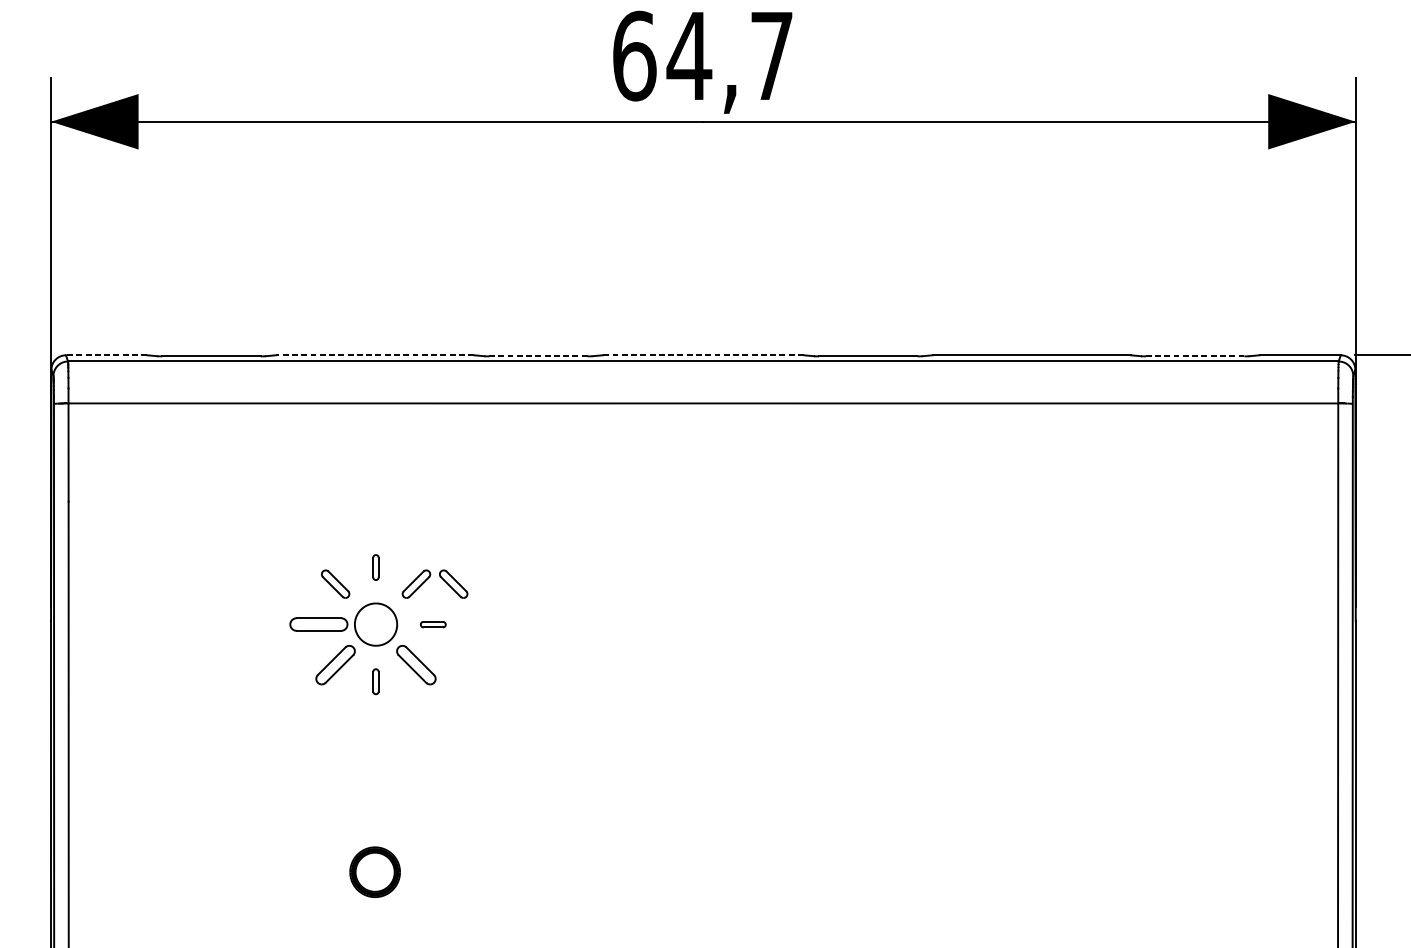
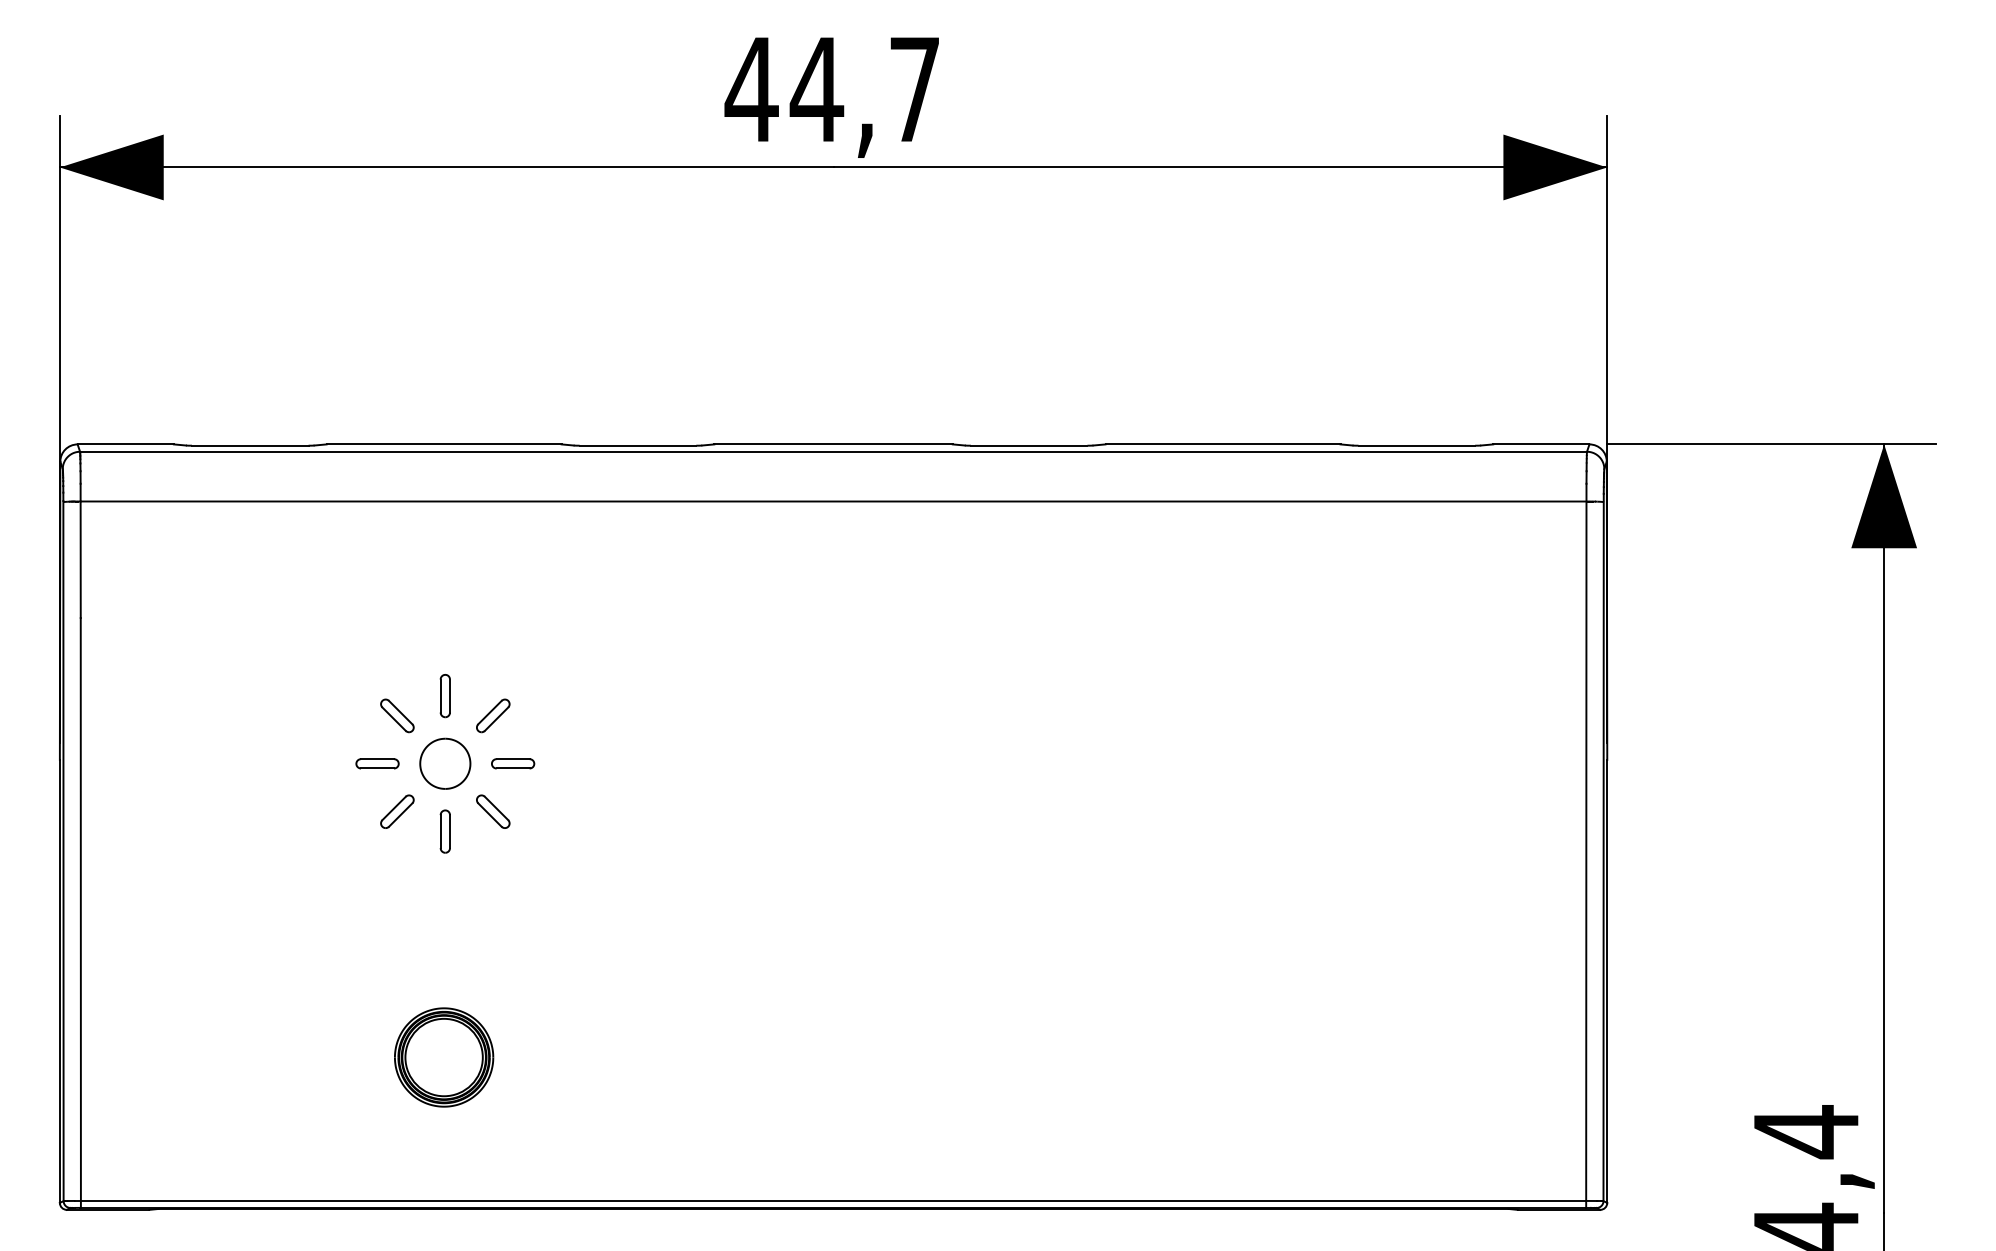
text: (634, 56) -> (751, 89), 64,7 -> 44,7
line: (106, 355) -> (125, 444), dashed -> solid
line: (374, 355) -> (443, 444), dashed -> solid
line: (703, 355) -> (833, 444), dashed -> solid
line: (538, 356) -> (637, 445), dashed -> solid
line: (1194, 356) -> (1416, 445), dashed -> solid
part: (375, 567) -> (444, 696), size x1.43
part: (453, 583) -> (537, 715), removed
part: (318, 624) -> (377, 763), size x0.62
part: (433, 624) -> (513, 763), size x1.43
part: (335, 664) -> (397, 811), size x0.71
part: (416, 664) -> (493, 811), size x0.71
part: (375, 681) -> (444, 831), size x1.43
part: (375, 872) -> (444, 1057), size x1.67

